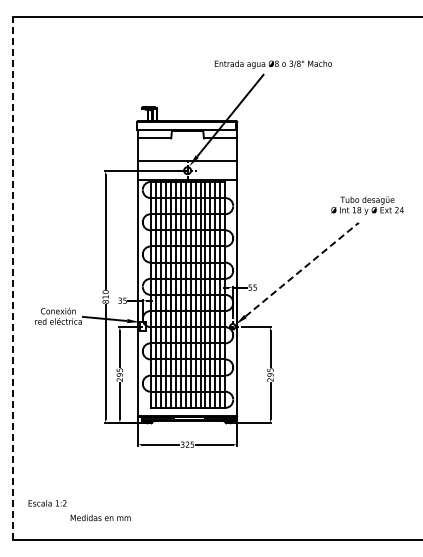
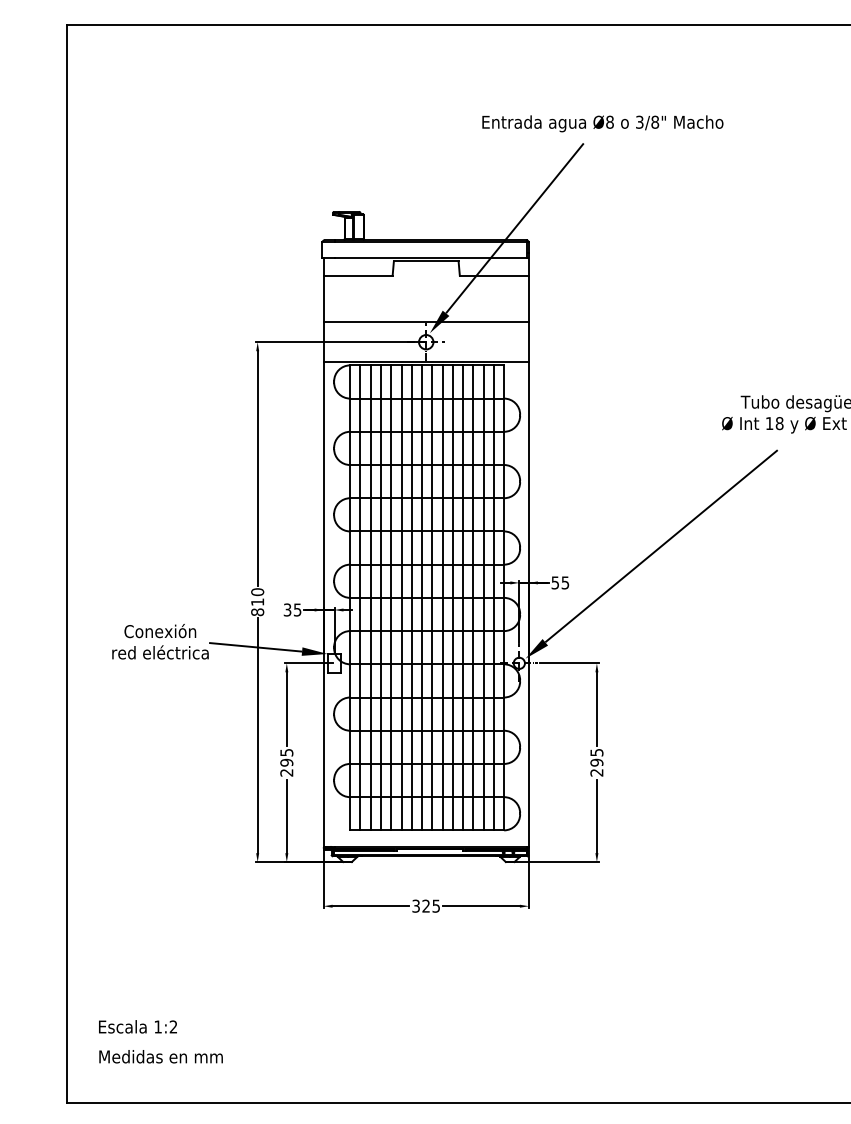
line: (302, 269) -> (662, 545), dashed -> solid
line: (12, 278) -> (65, 564), dashed -> solid
text: (100, 517) -> (160, 1056), moved

